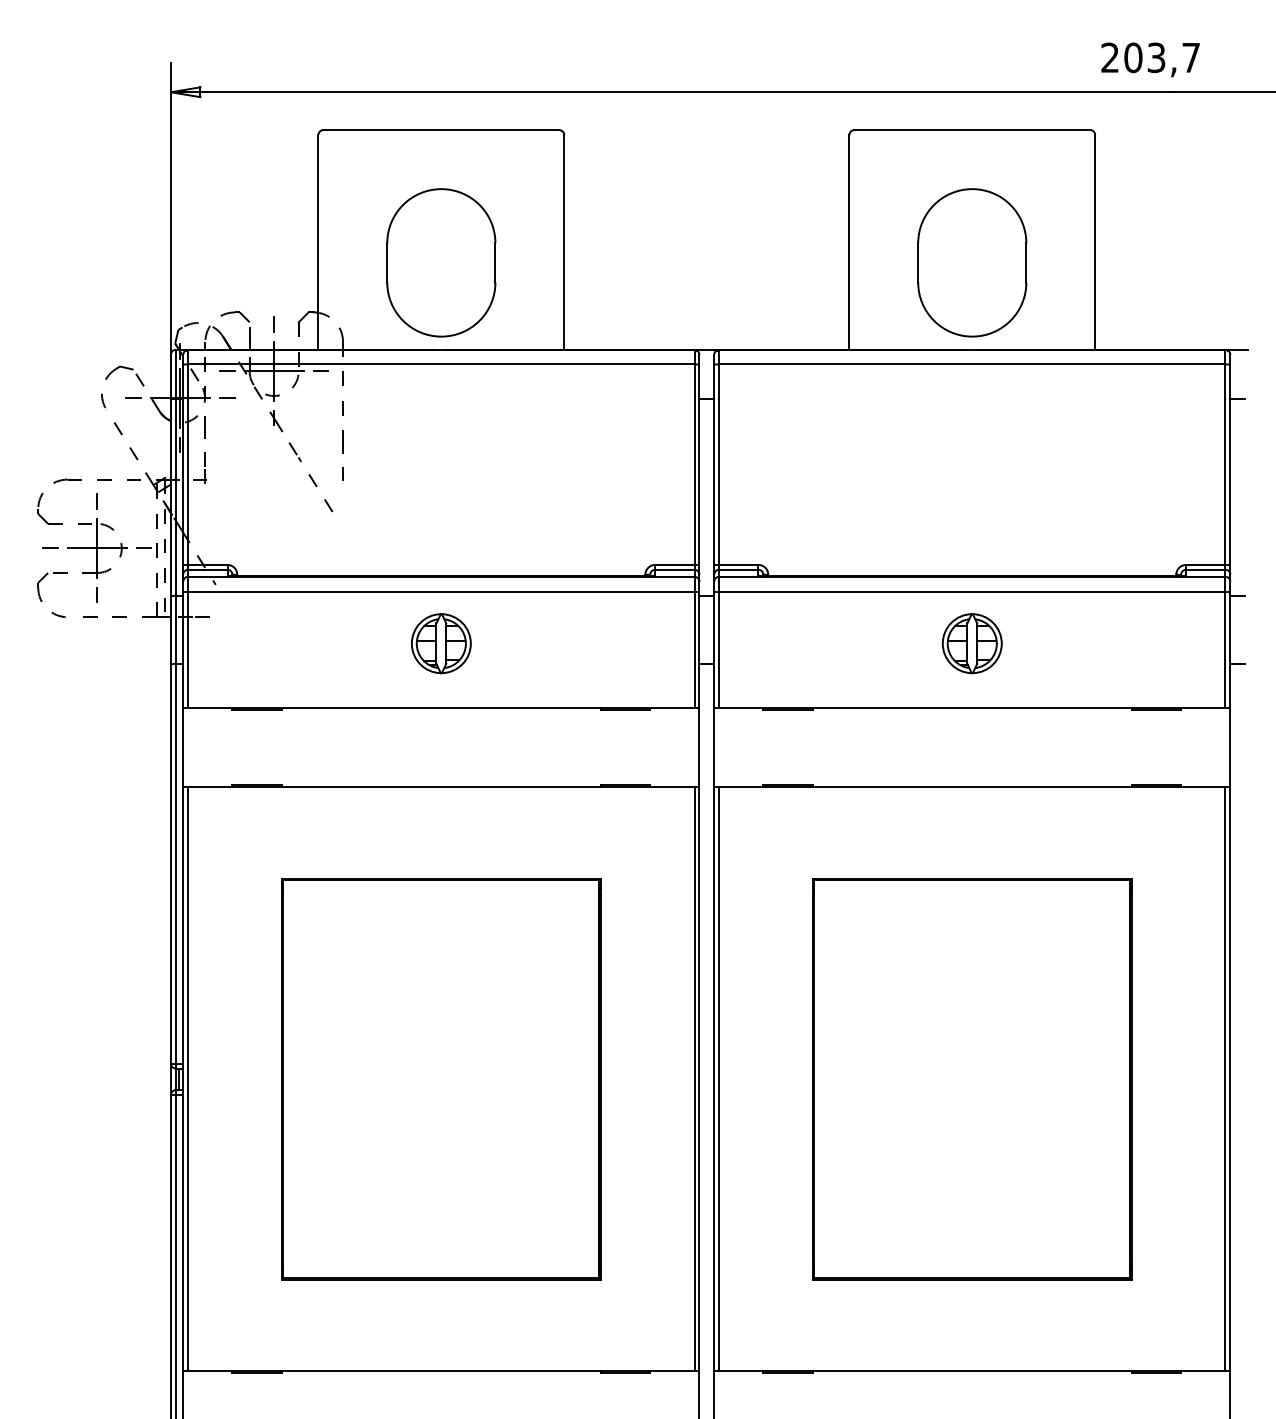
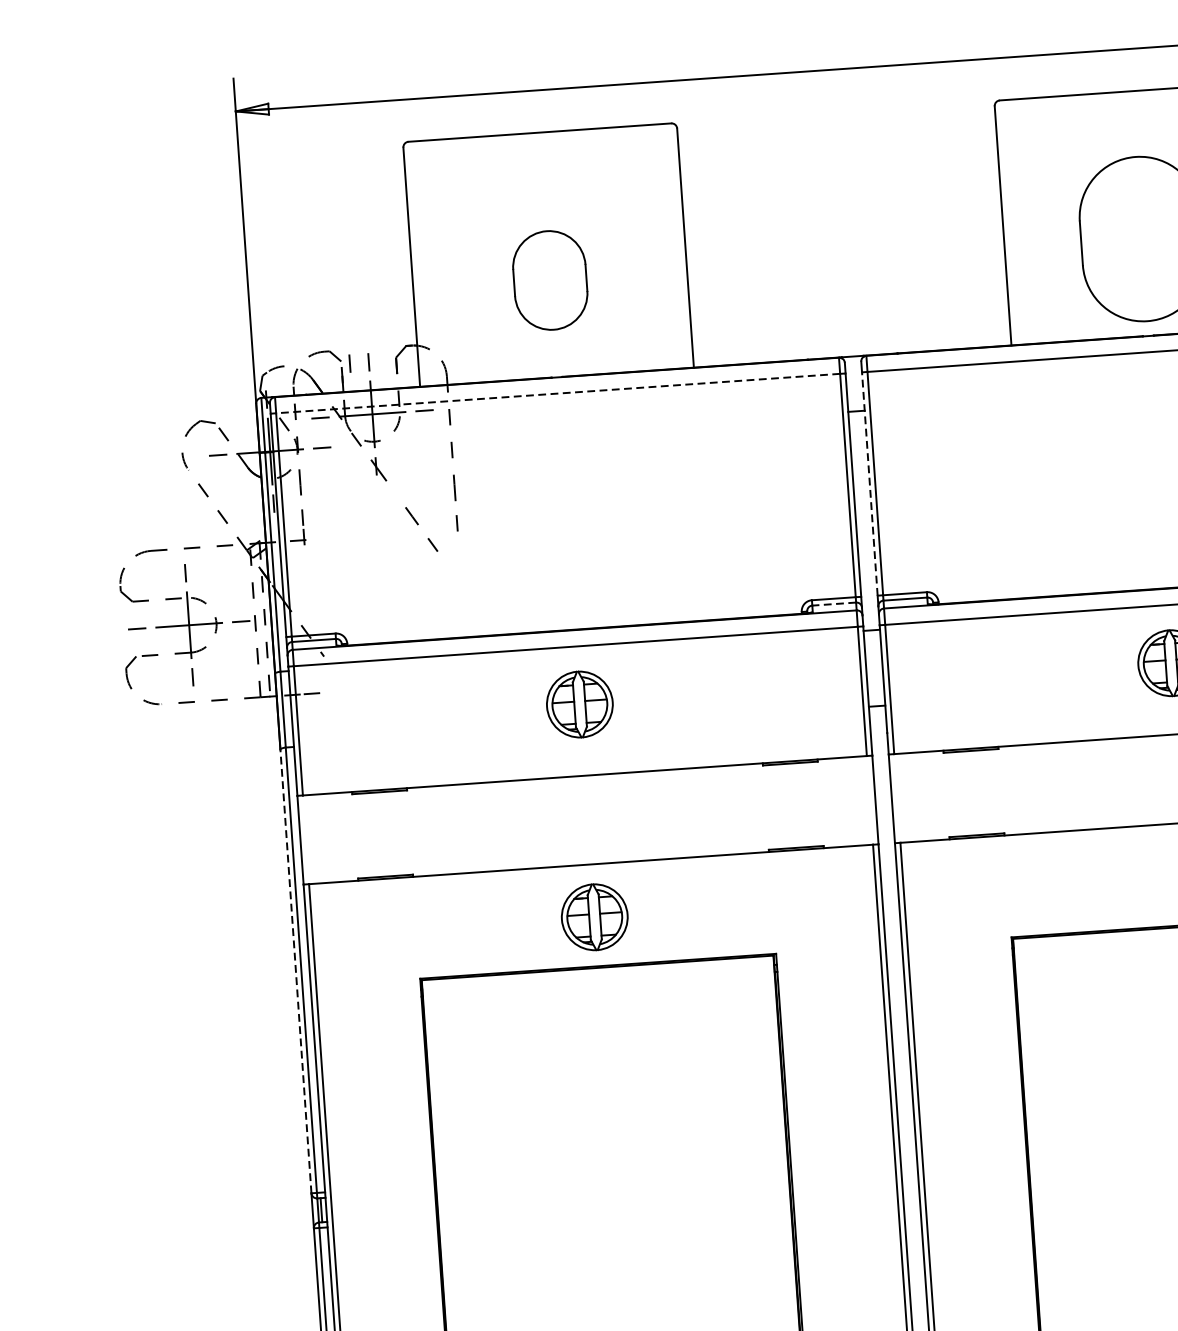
part: (441, 262) -> (550, 280), size x0.6
line: (256, 324) -> (349, 363), added
line: (440, 364) -> (557, 393), solid -> dashed
line: (714, 464) -> (870, 483), solid -> dashed
part: (310, 477) -> (421, 529), size x0.6
line: (674, 569) -> (833, 603), solid -> dashed
part: (441, 834) -> (594, 917), added
line: (170, 863) -> (295, 970), solid -> dashed

